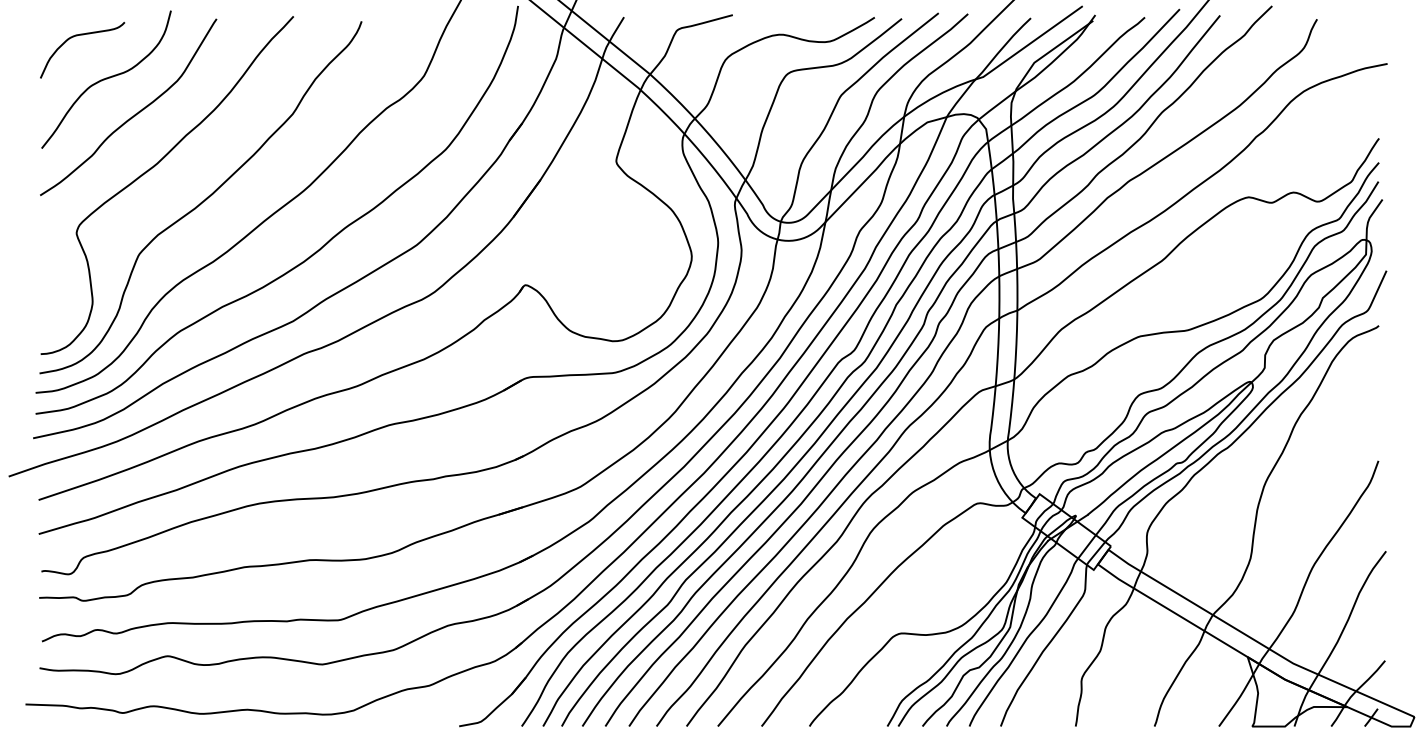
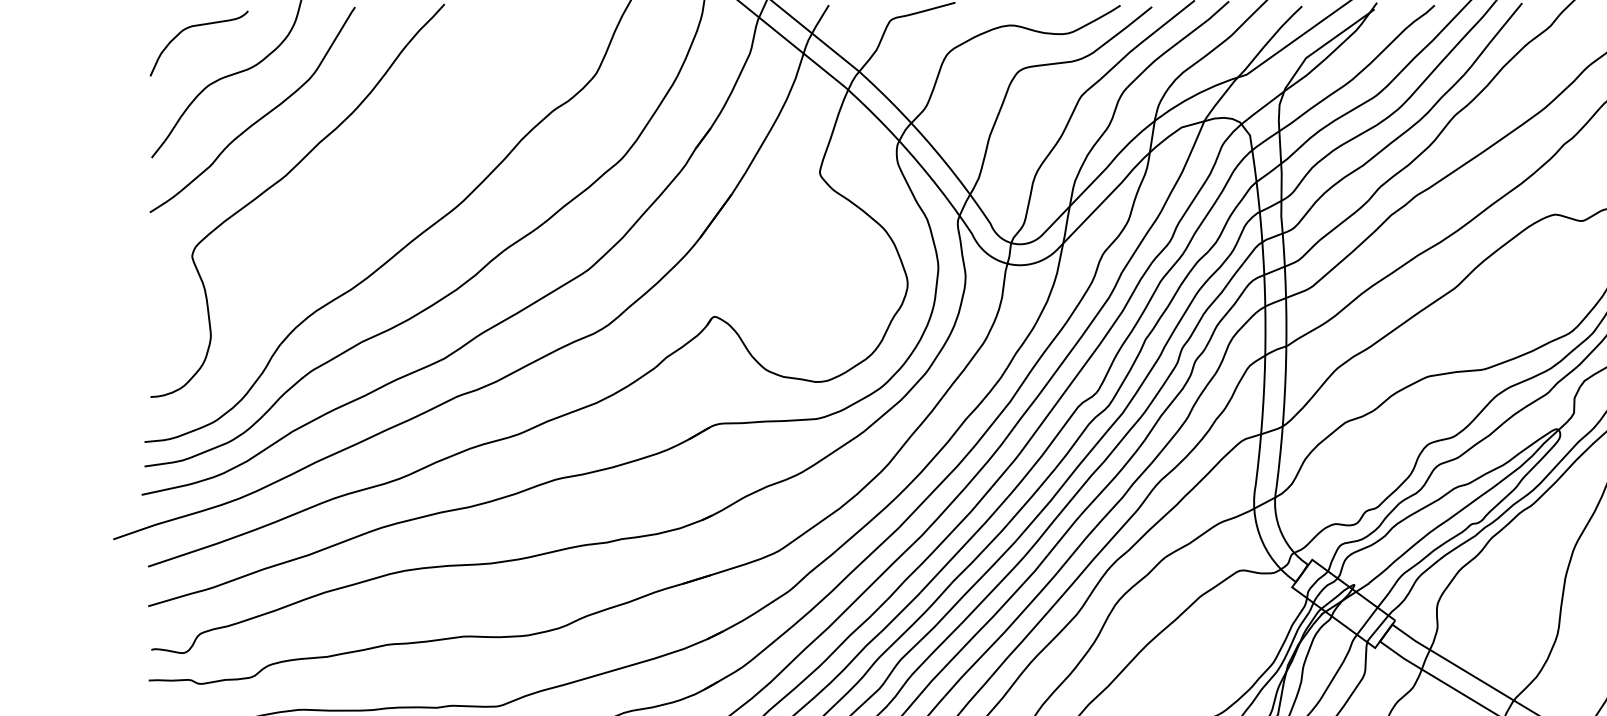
curve: (201, 201) -> (337, 219), removed

